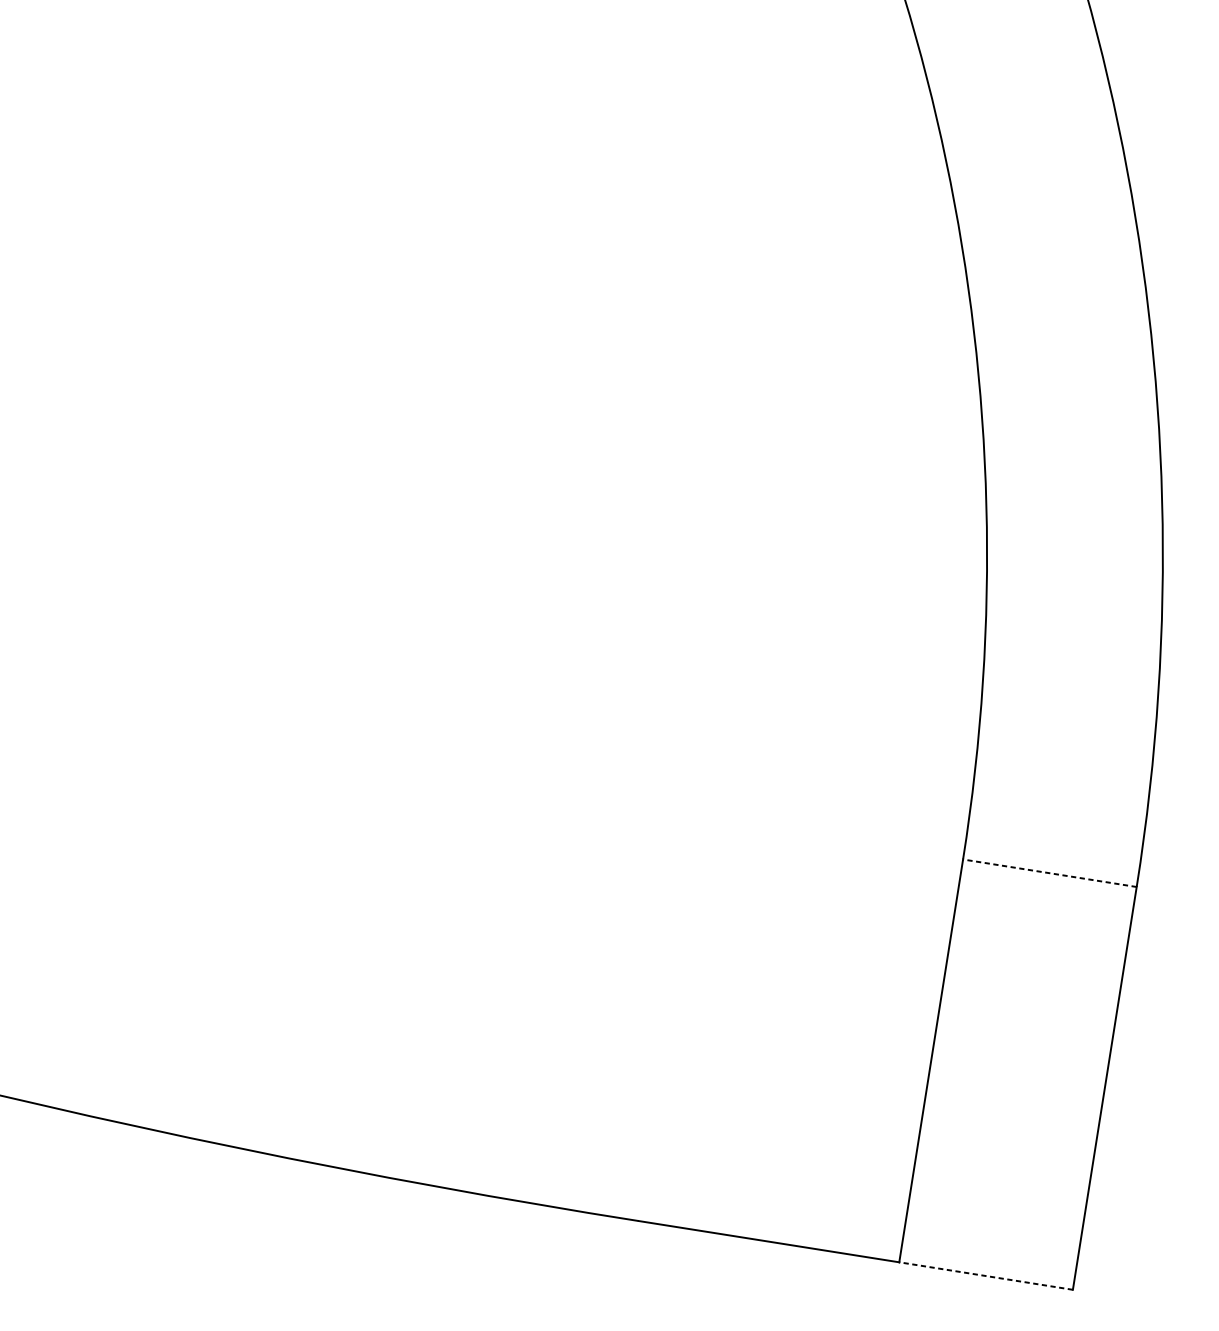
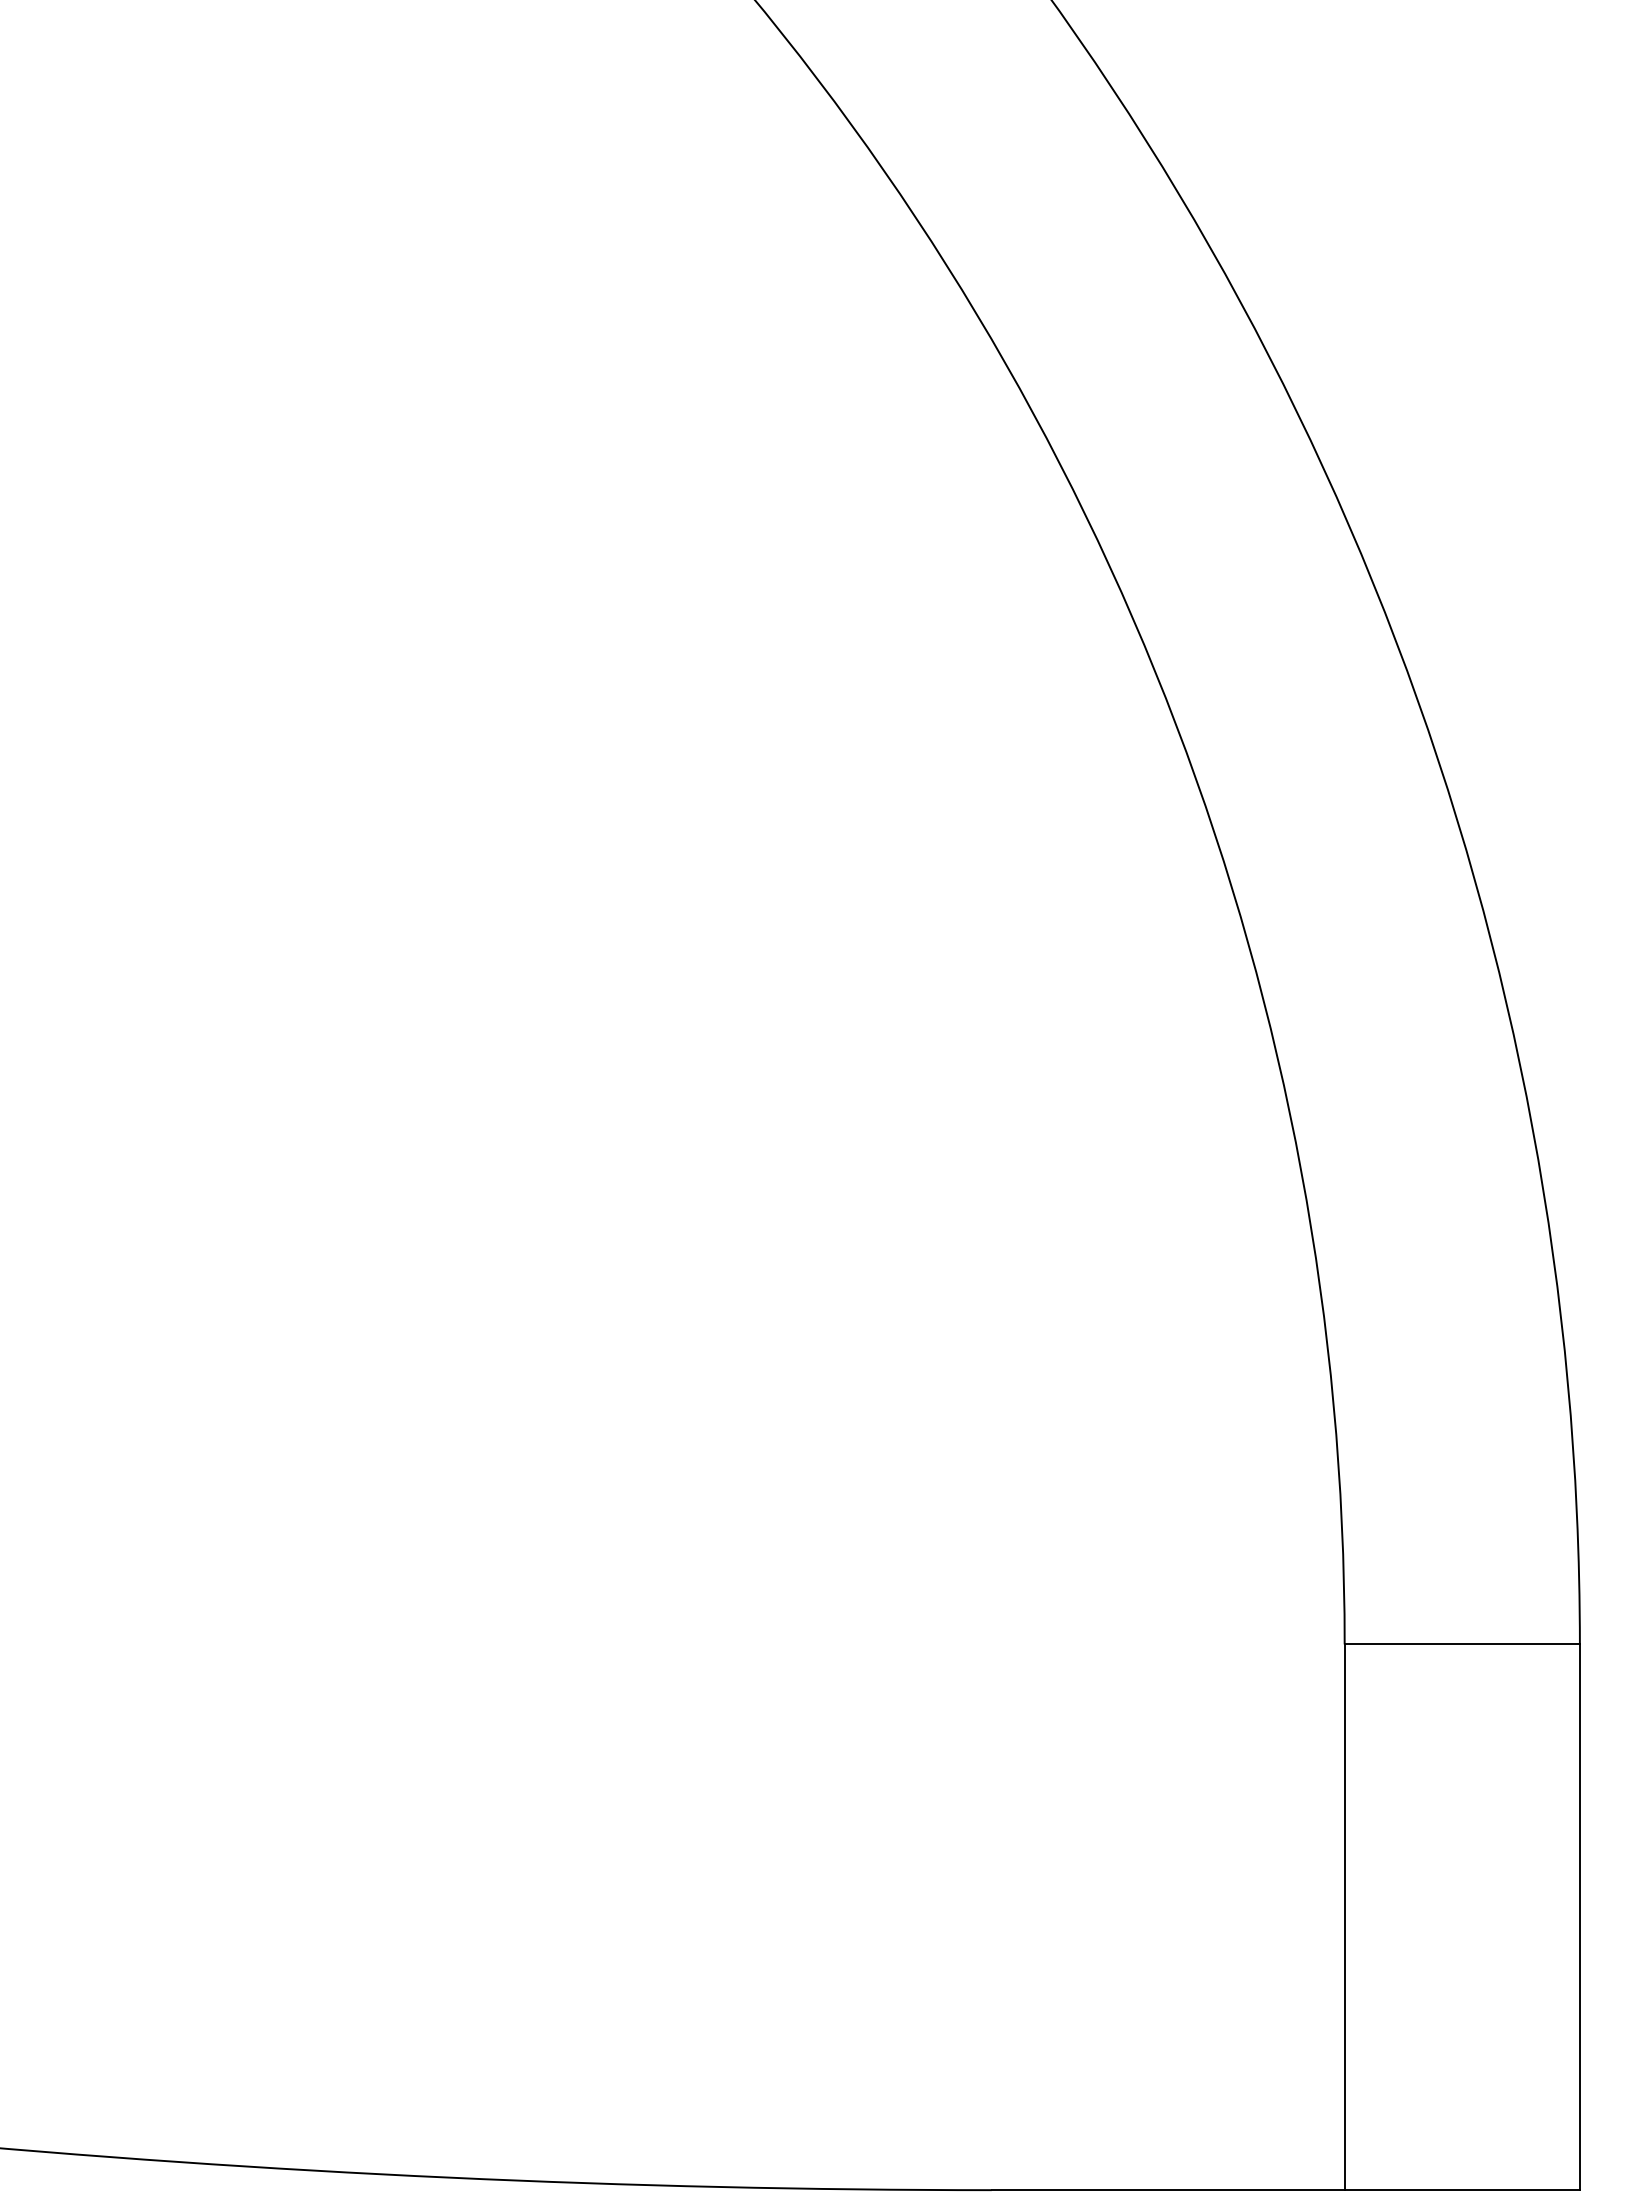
line: (1050, 873) -> (1462, 1644), dashed -> solid
line: (986, 1276) -> (1462, 2190), dashed -> solid

